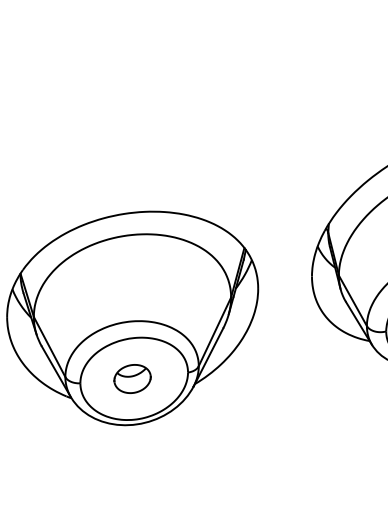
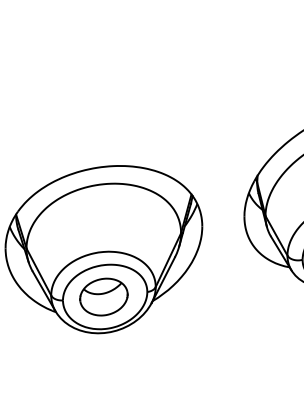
part: (132, 378) -> (103, 296), size x1.67

